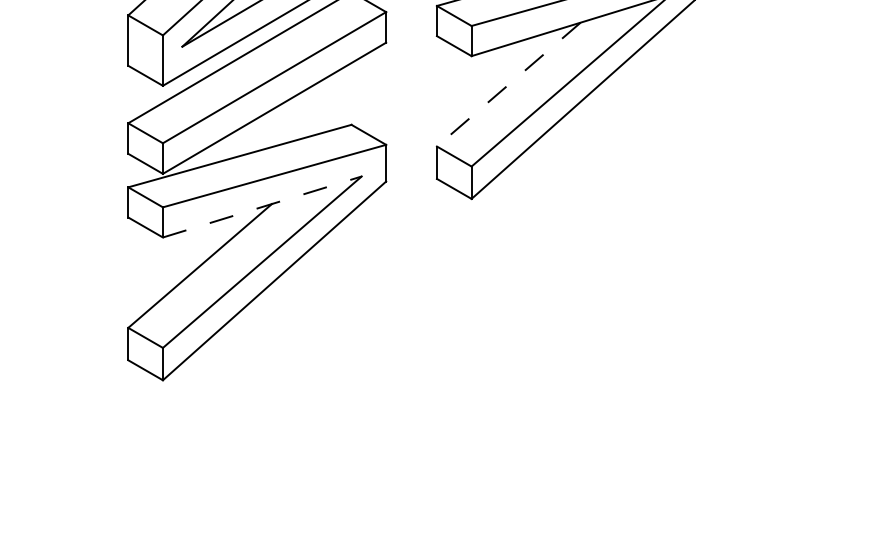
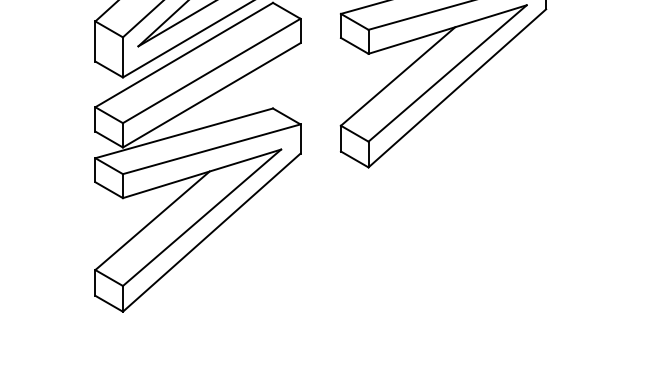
line: (508, 84) -> (397, 76), dashed -> solid
line: (262, 206) -> (202, 173), dashed -> solid

